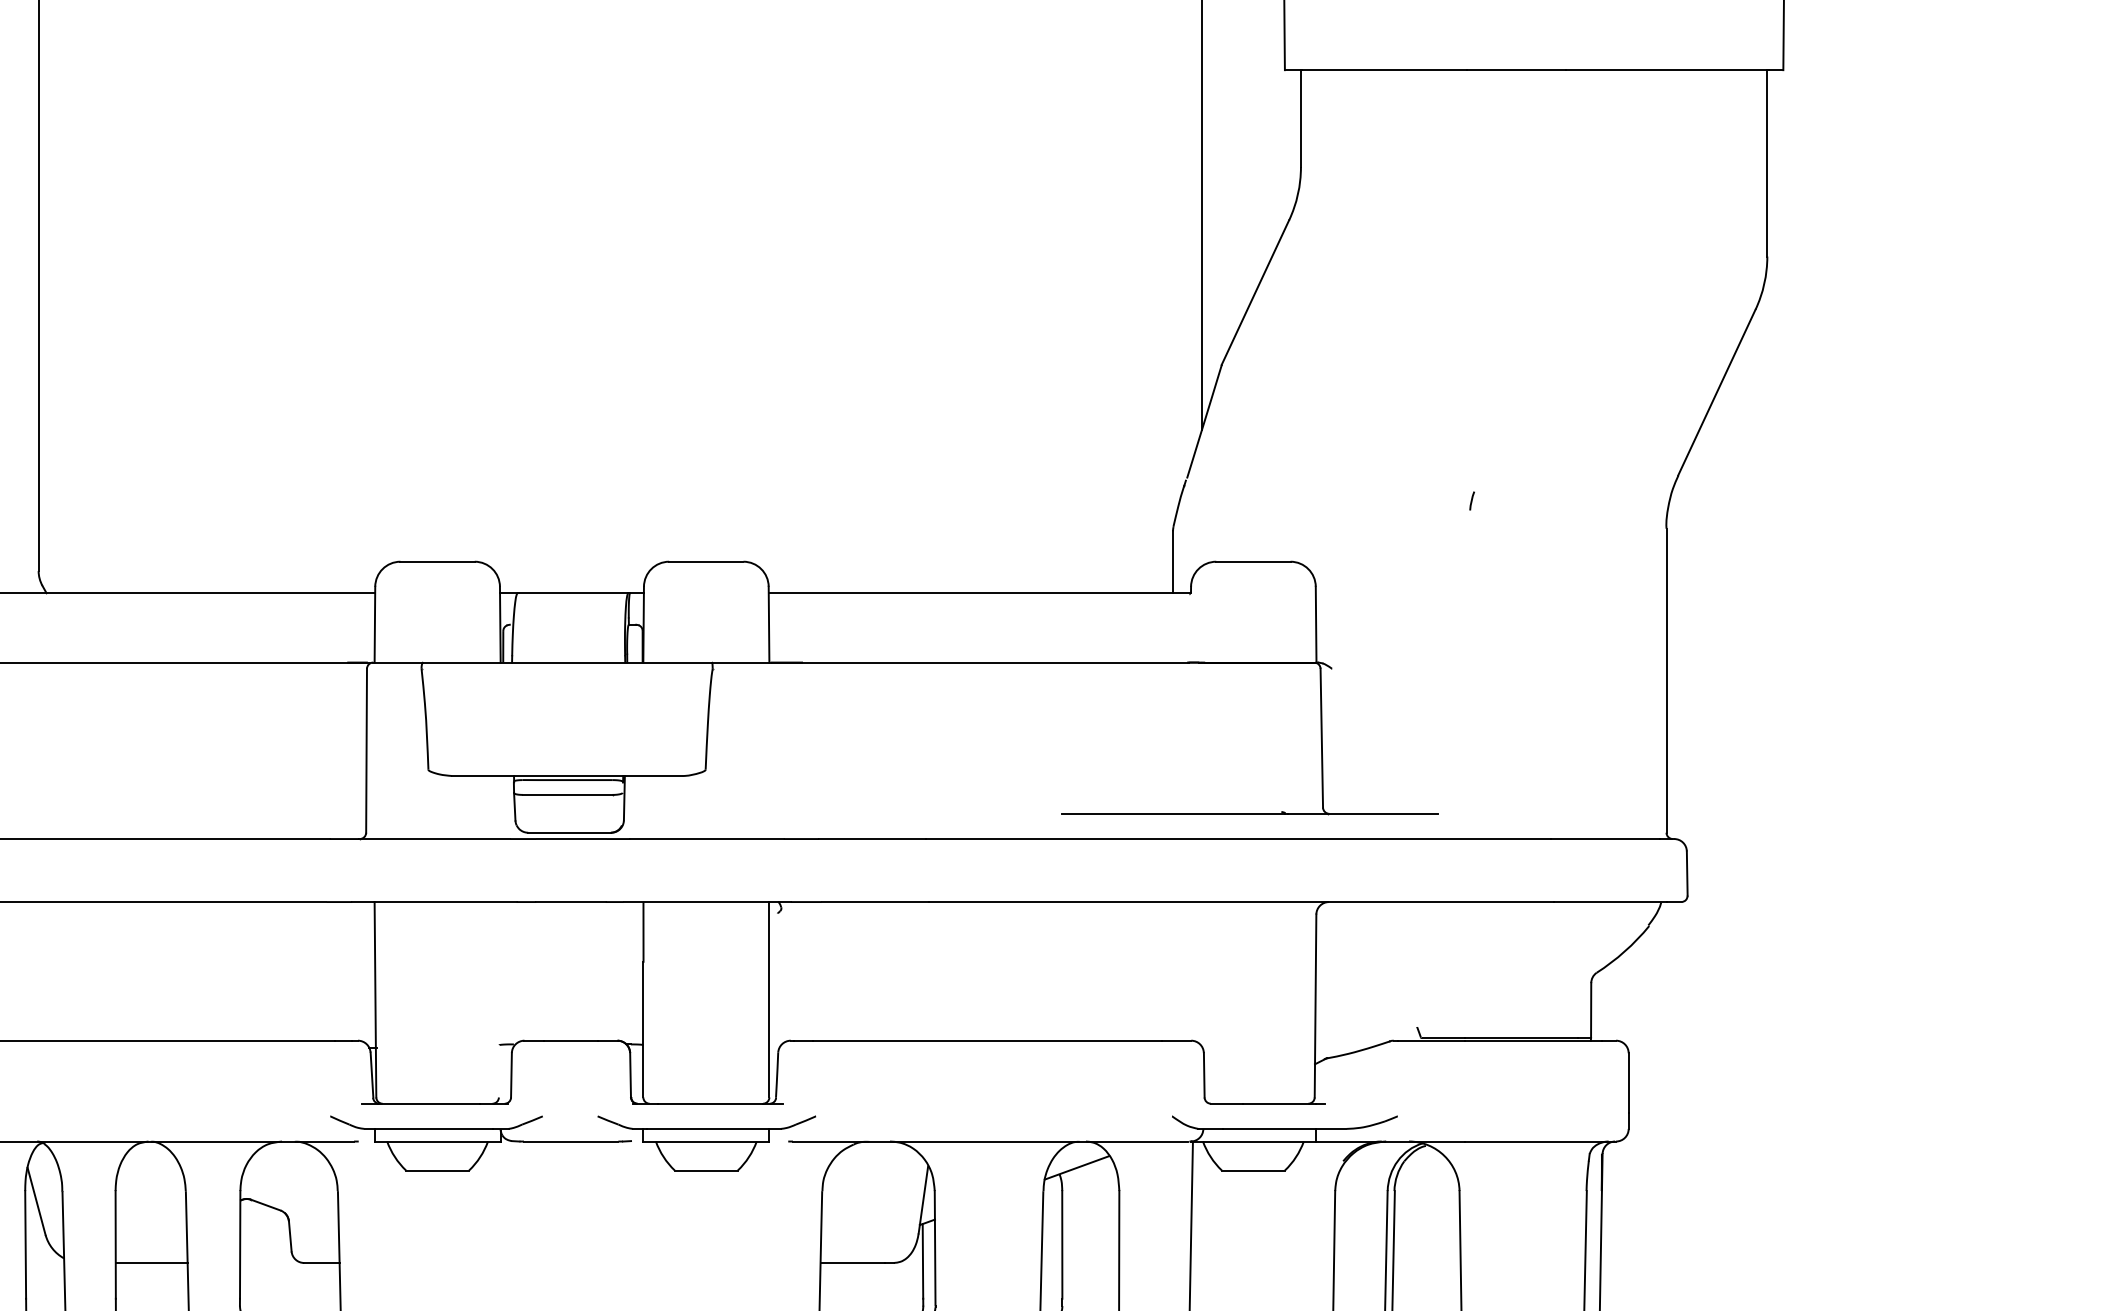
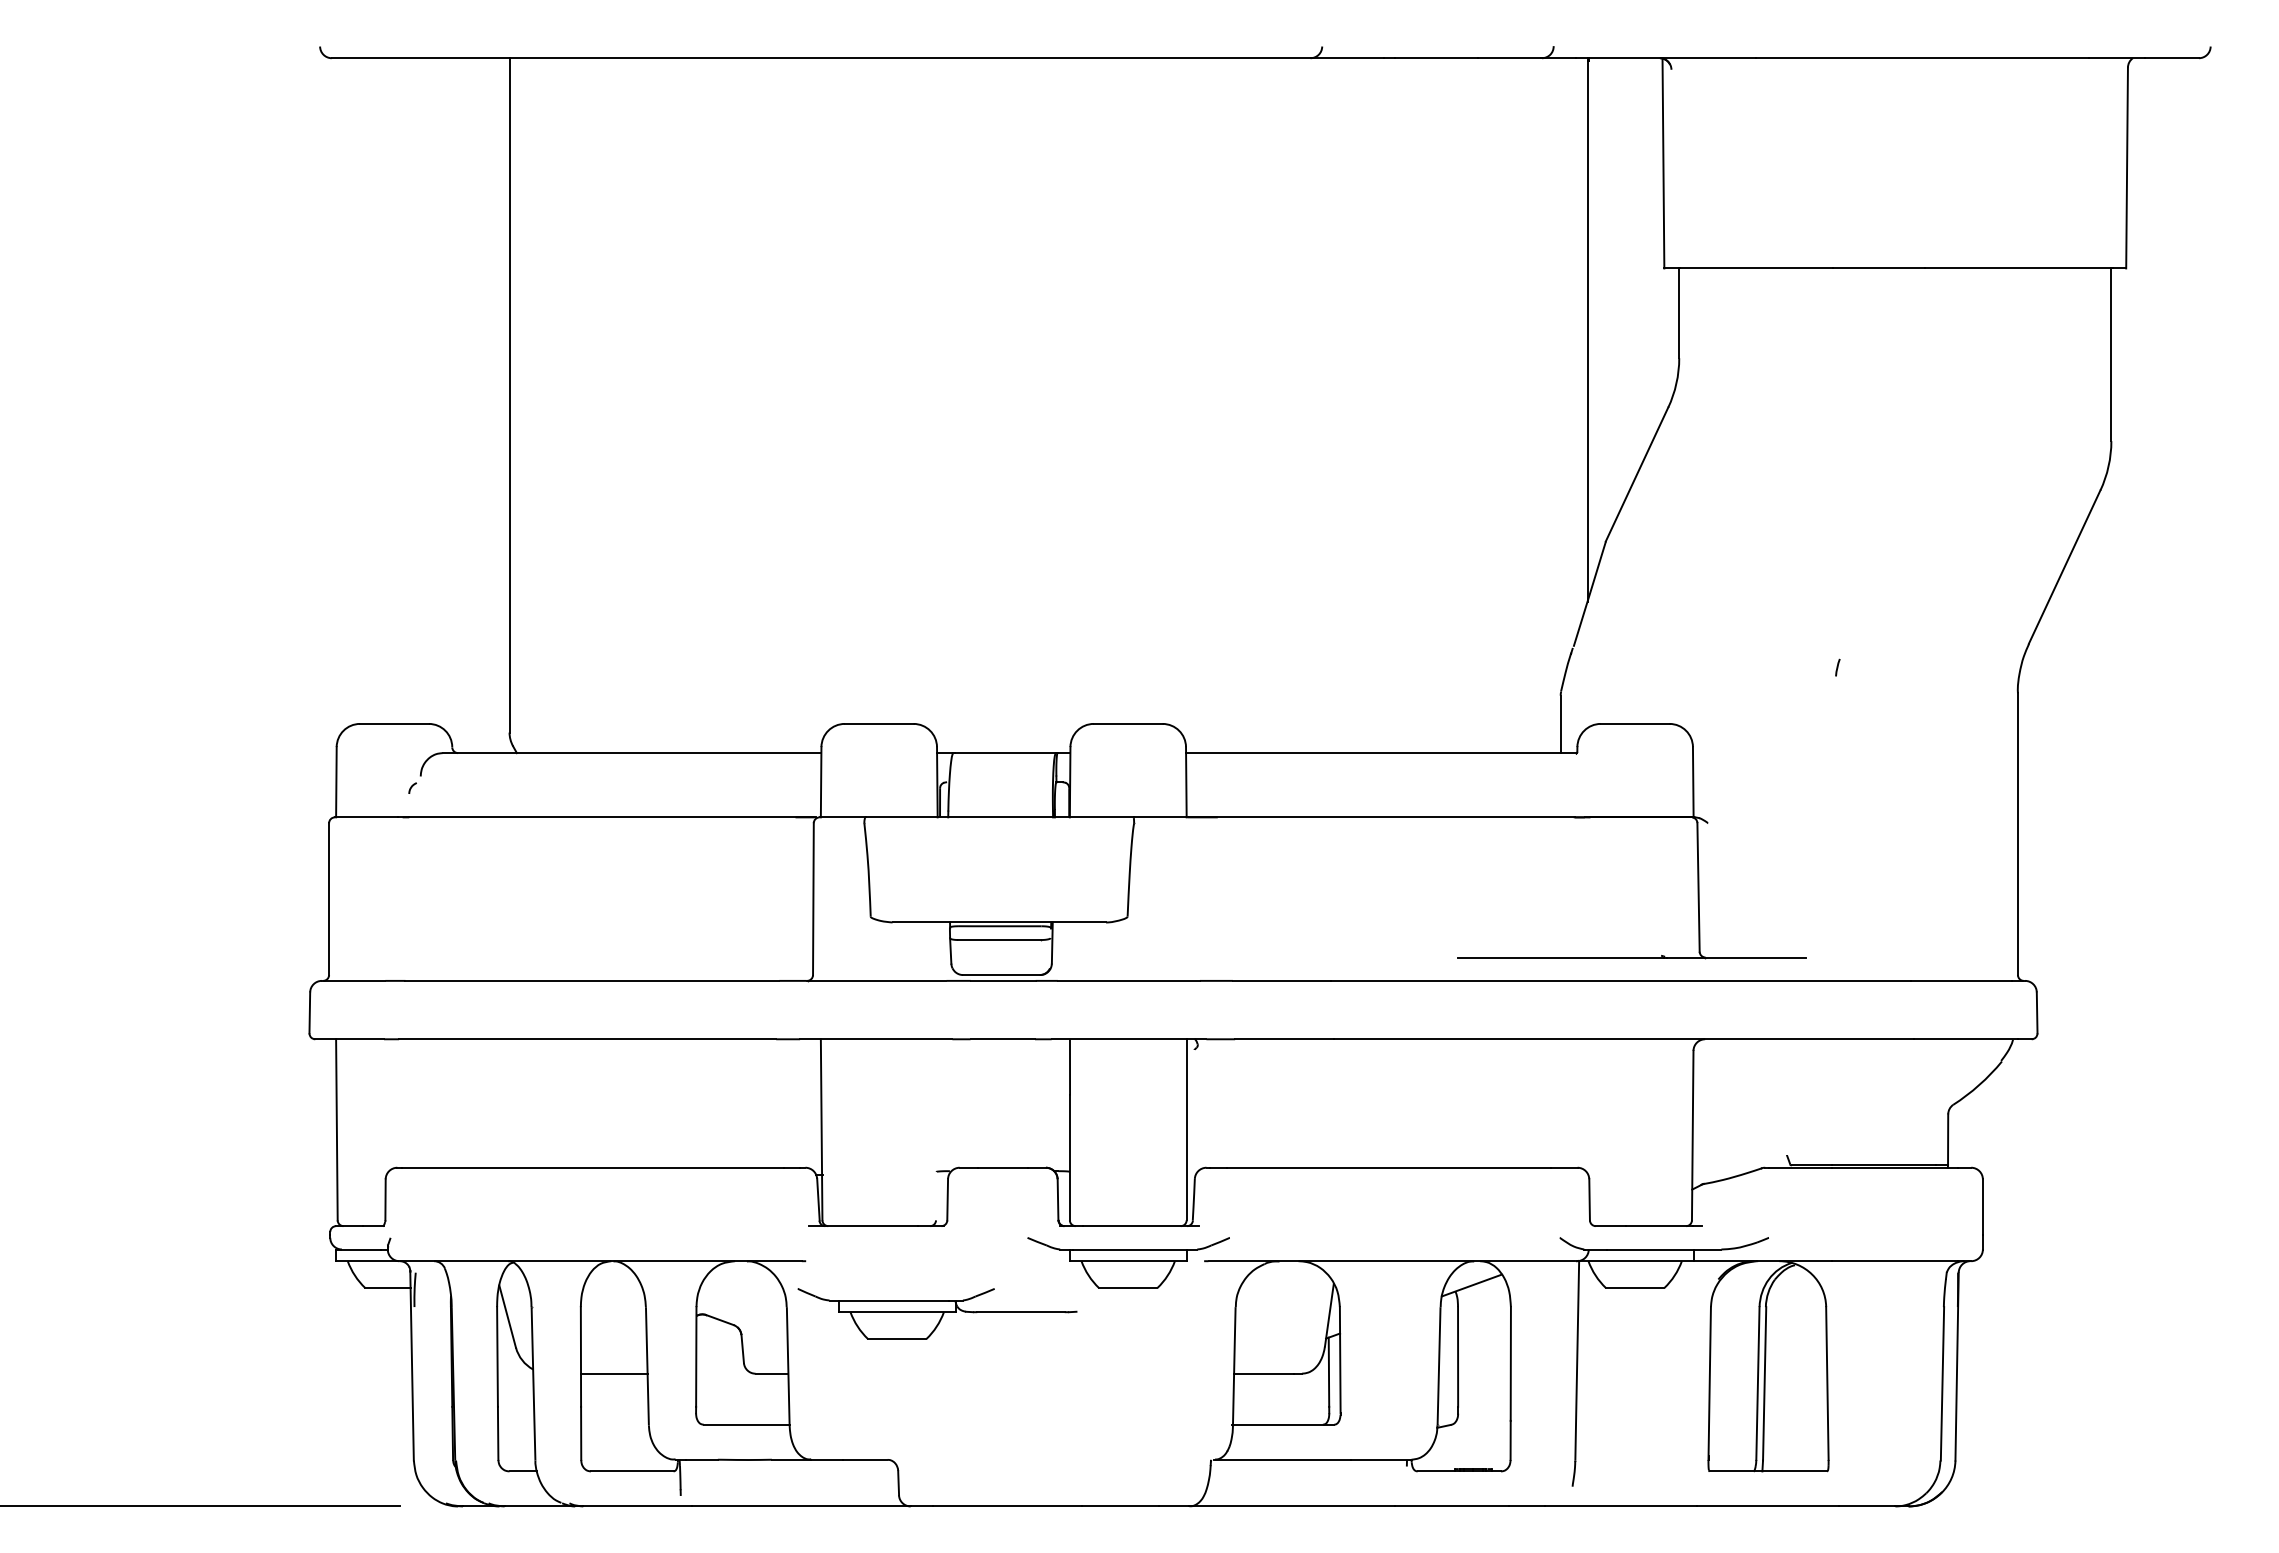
part: (481, 1142) -> (937, 1313), moved

